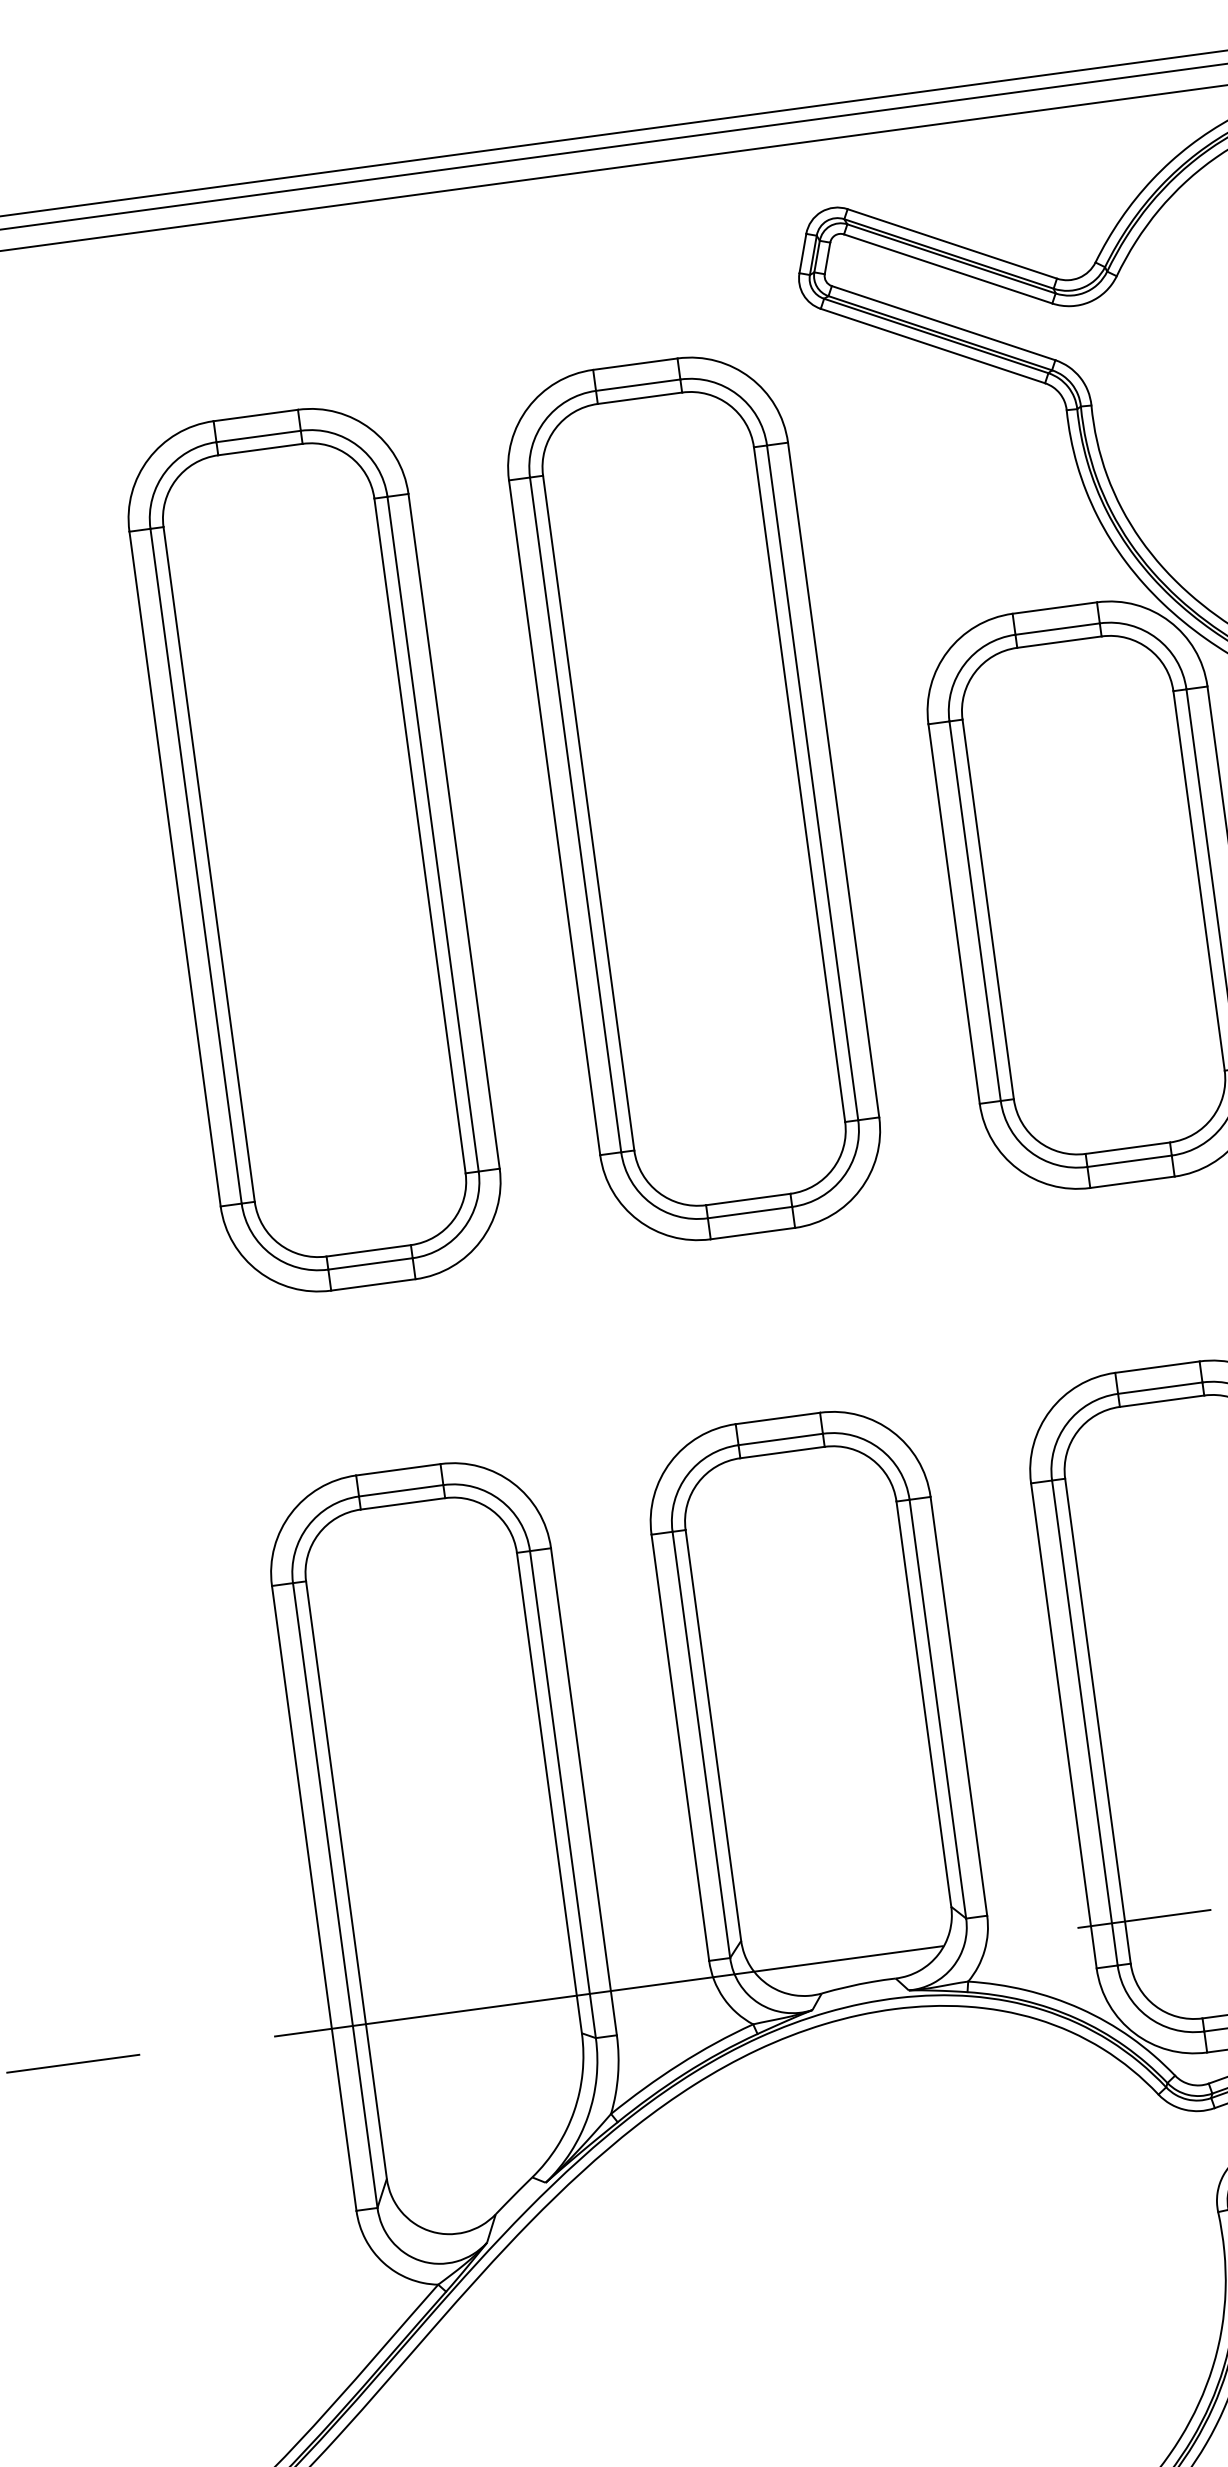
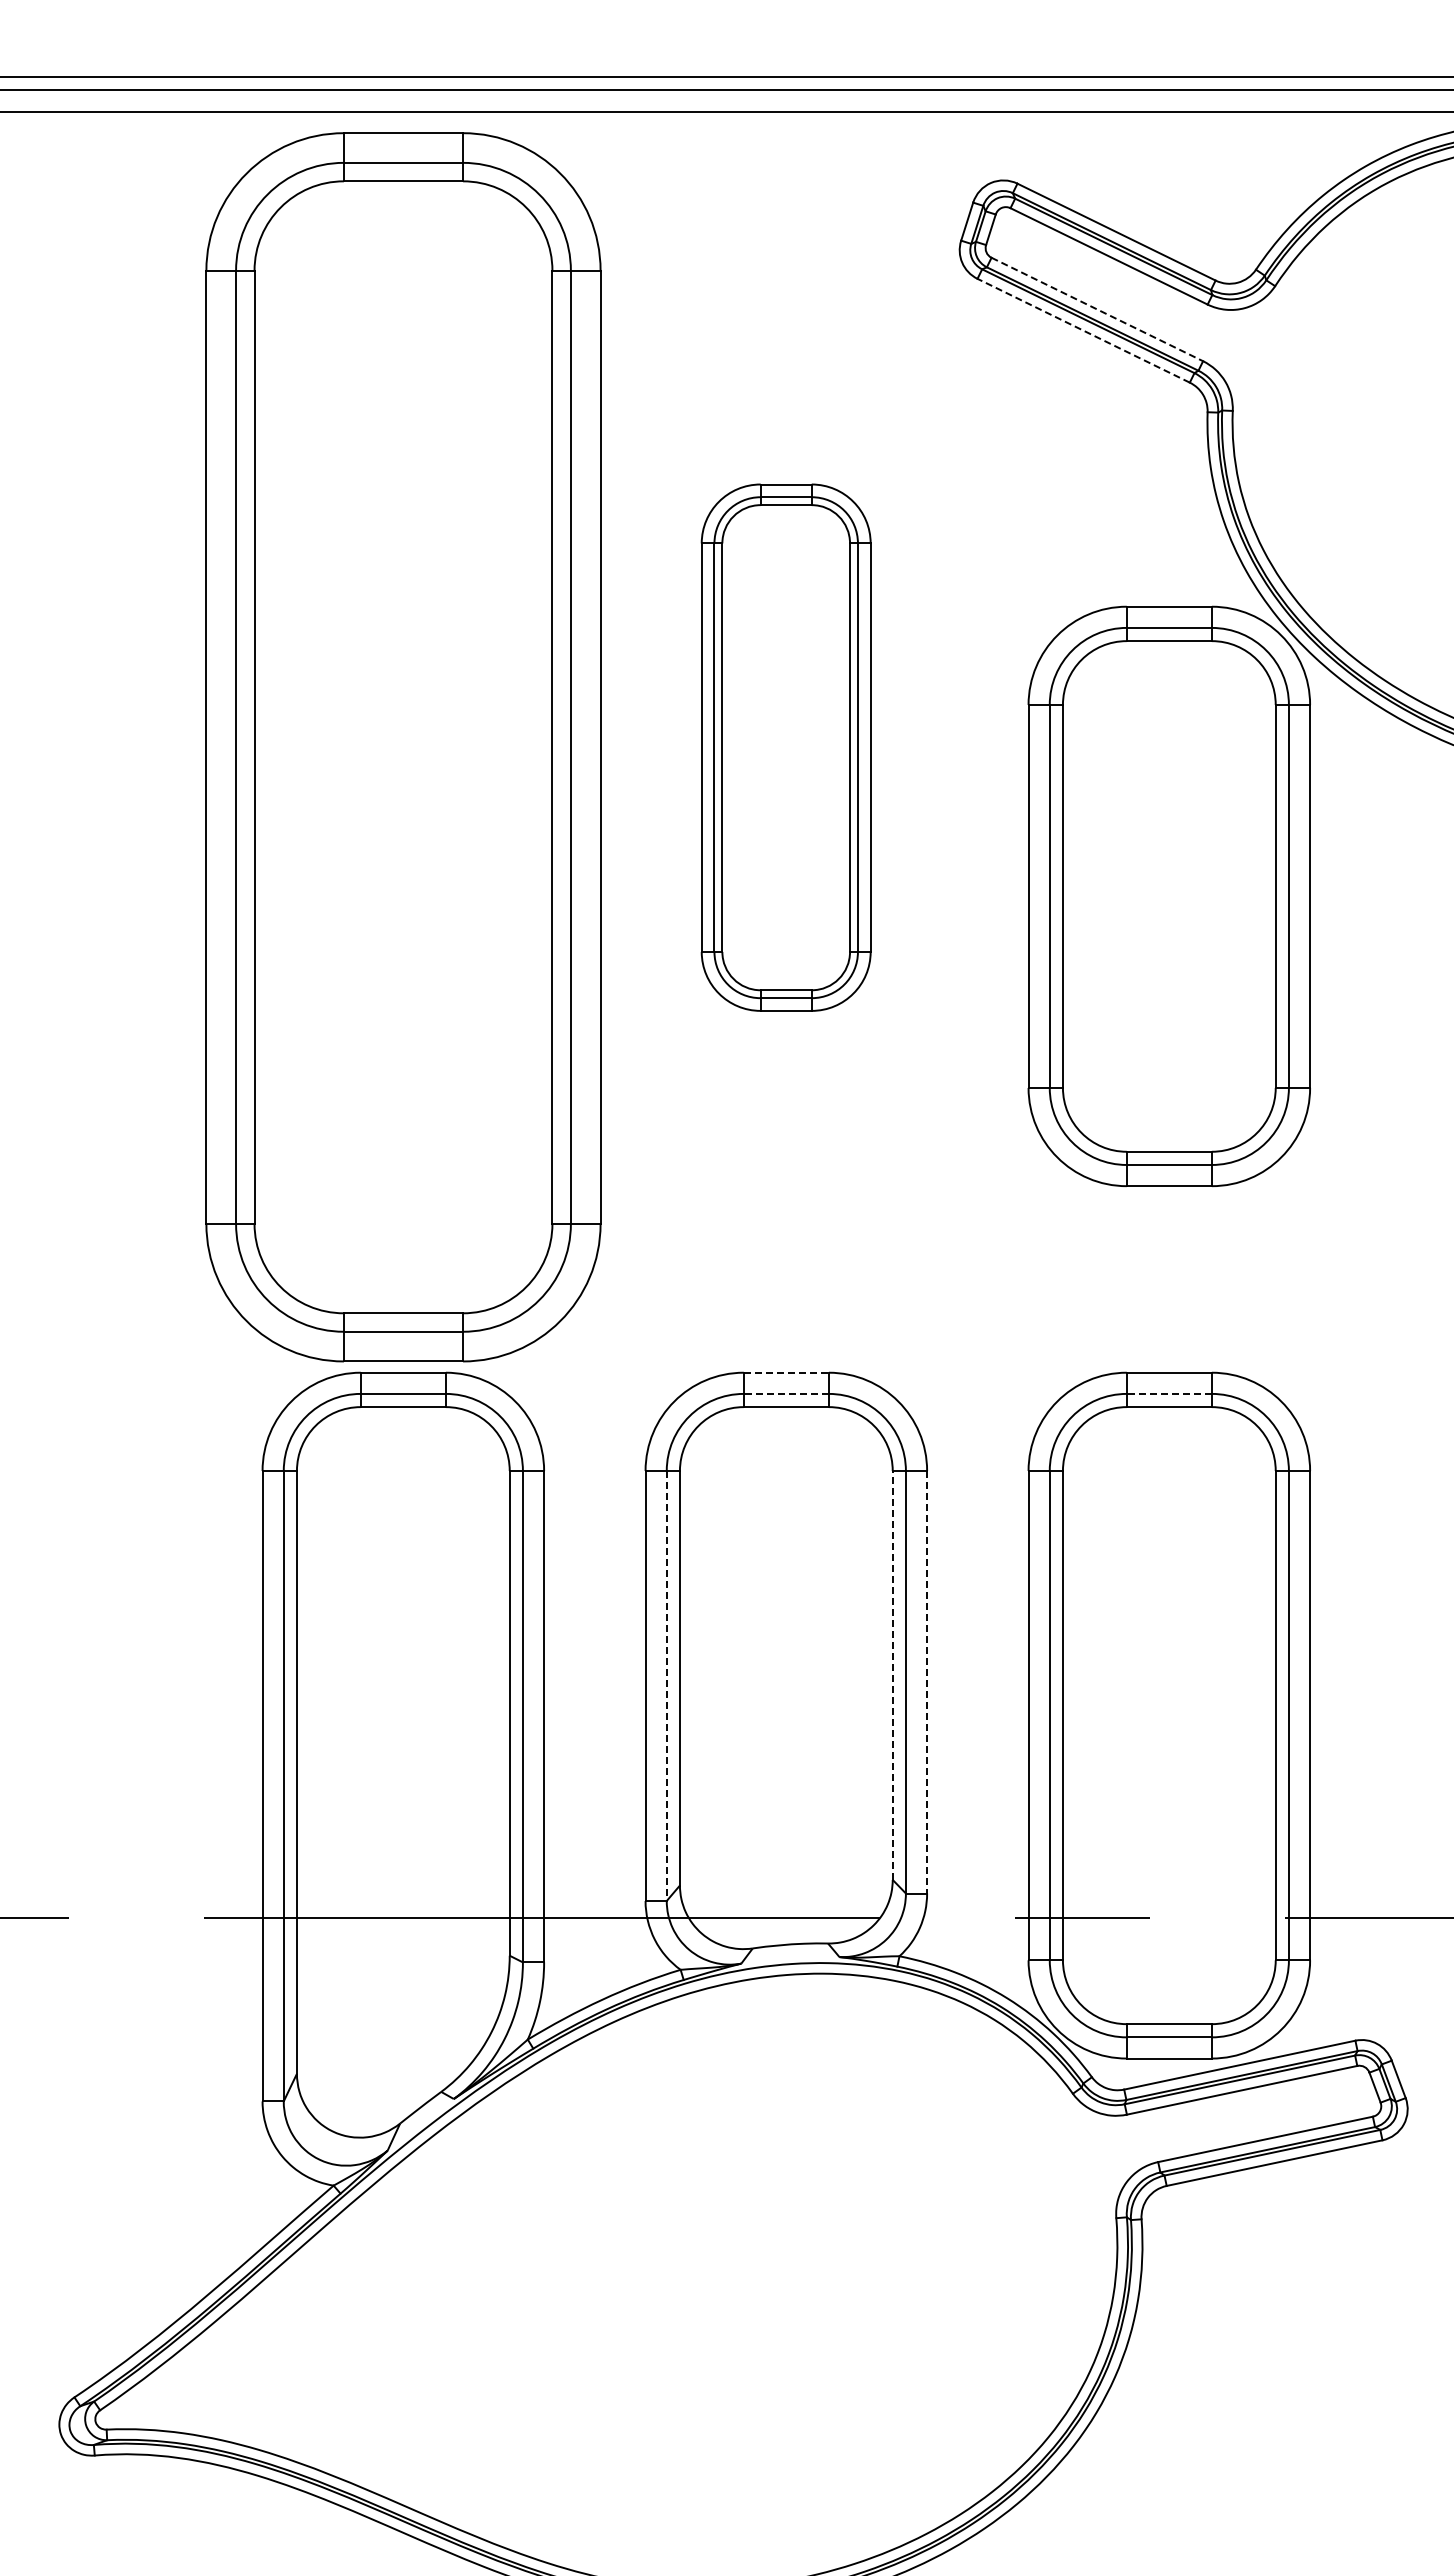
line: (943, 323) -> (1097, 309), solid -> dashed
line: (932, 345) -> (1083, 330), solid -> dashed
part: (693, 798) -> (785, 747), size x0.6
part: (313, 850) -> (402, 747), size x1.4
line: (1160, 1387) -> (1169, 1393), solid -> dashed
line: (778, 1418) -> (786, 1372), solid -> dashed
line: (780, 1439) -> (786, 1393), solid -> dashed
line: (923, 1703) -> (892, 1674), solid -> dashed
line: (959, 1706) -> (927, 1682), solid -> dashed
line: (701, 1745) -> (666, 1686), solid -> dashed

